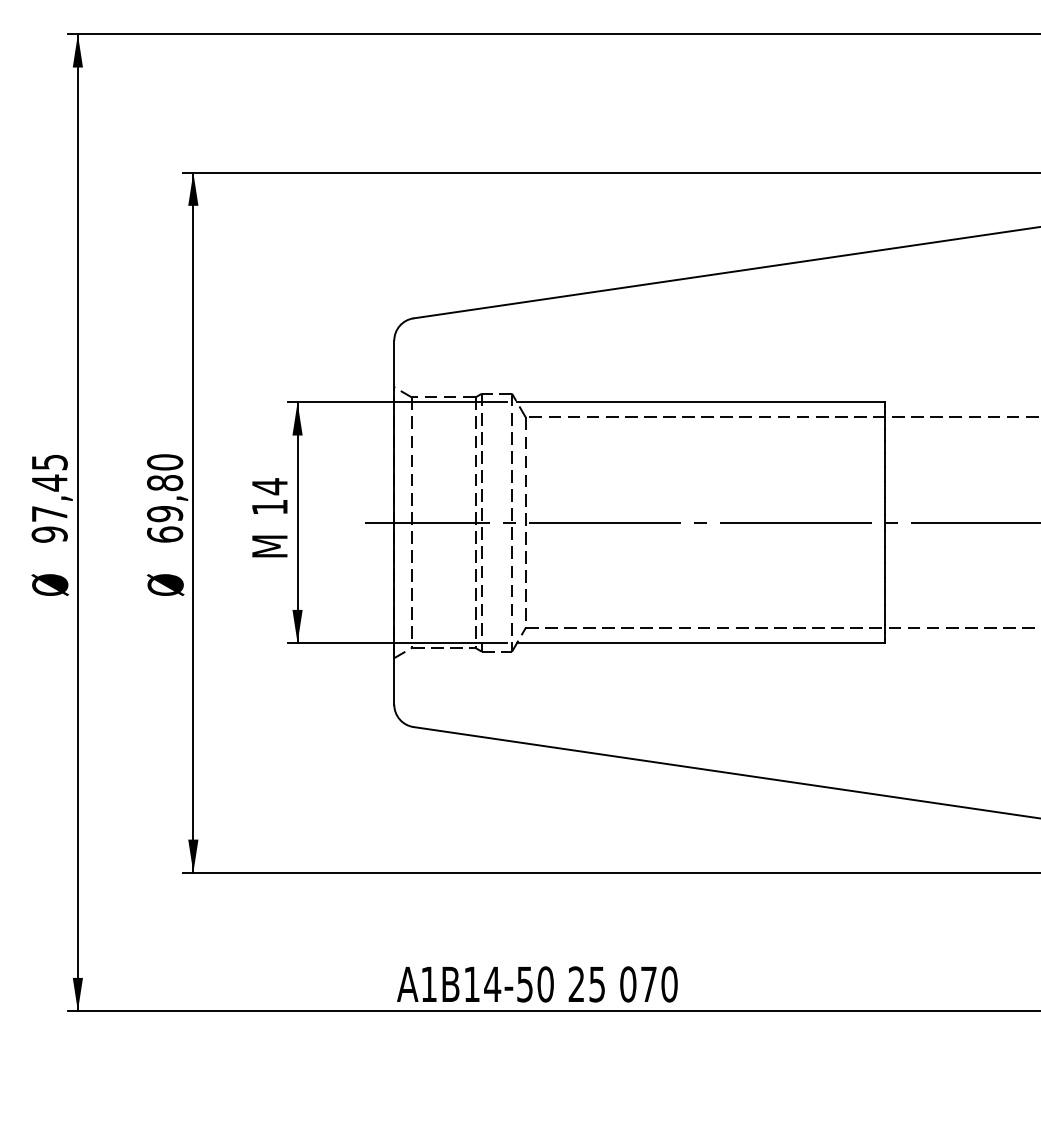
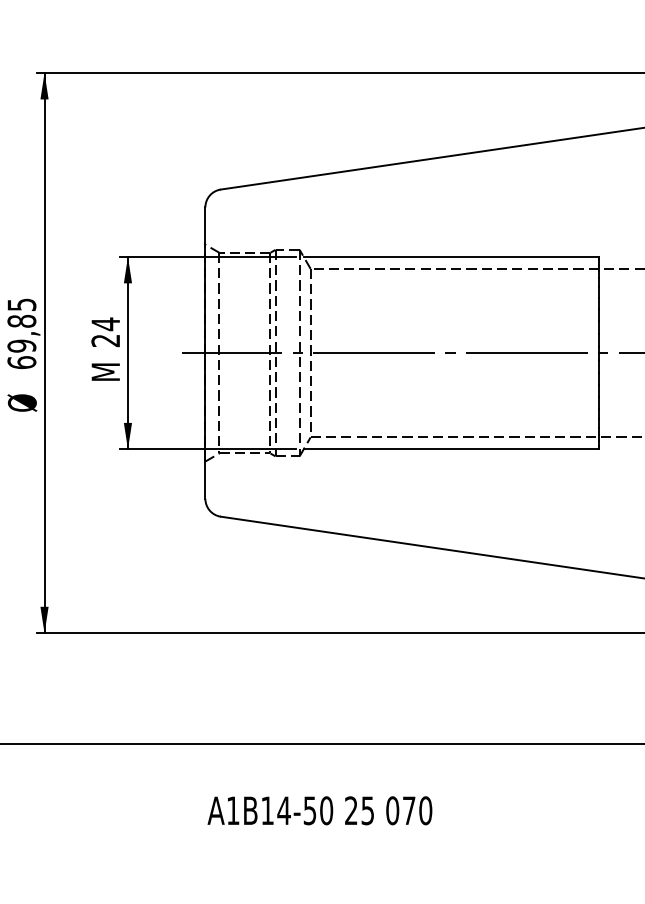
text: (165, 462) -> (22, 304), 69,80 -> 69,85
text: (269, 507) -> (105, 340), 14 -> 24
text: (537, 984) -> (320, 810), moved

